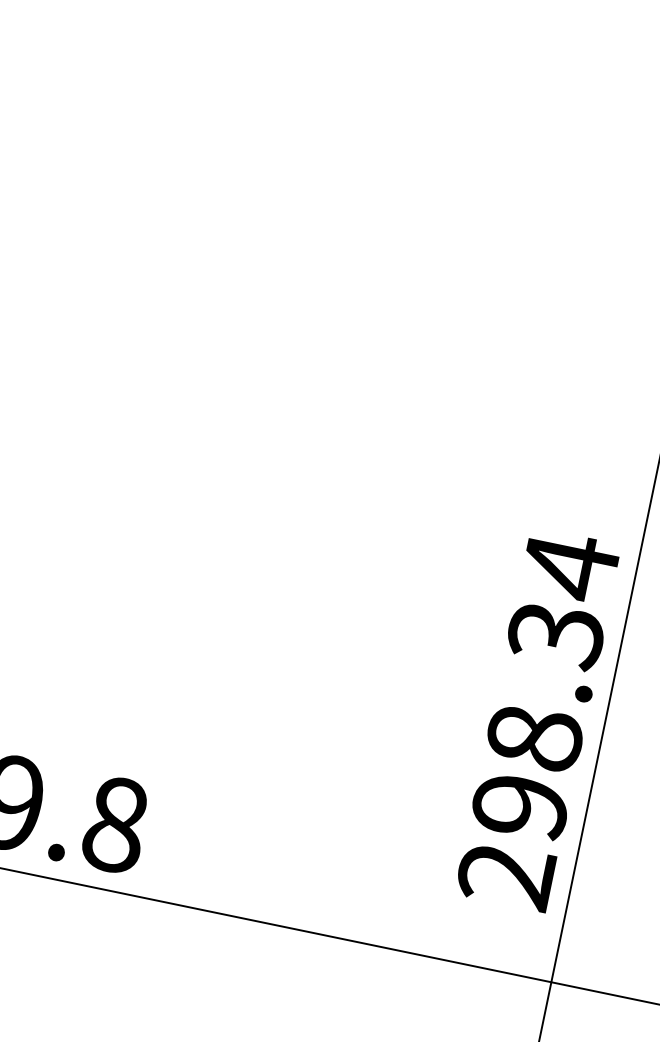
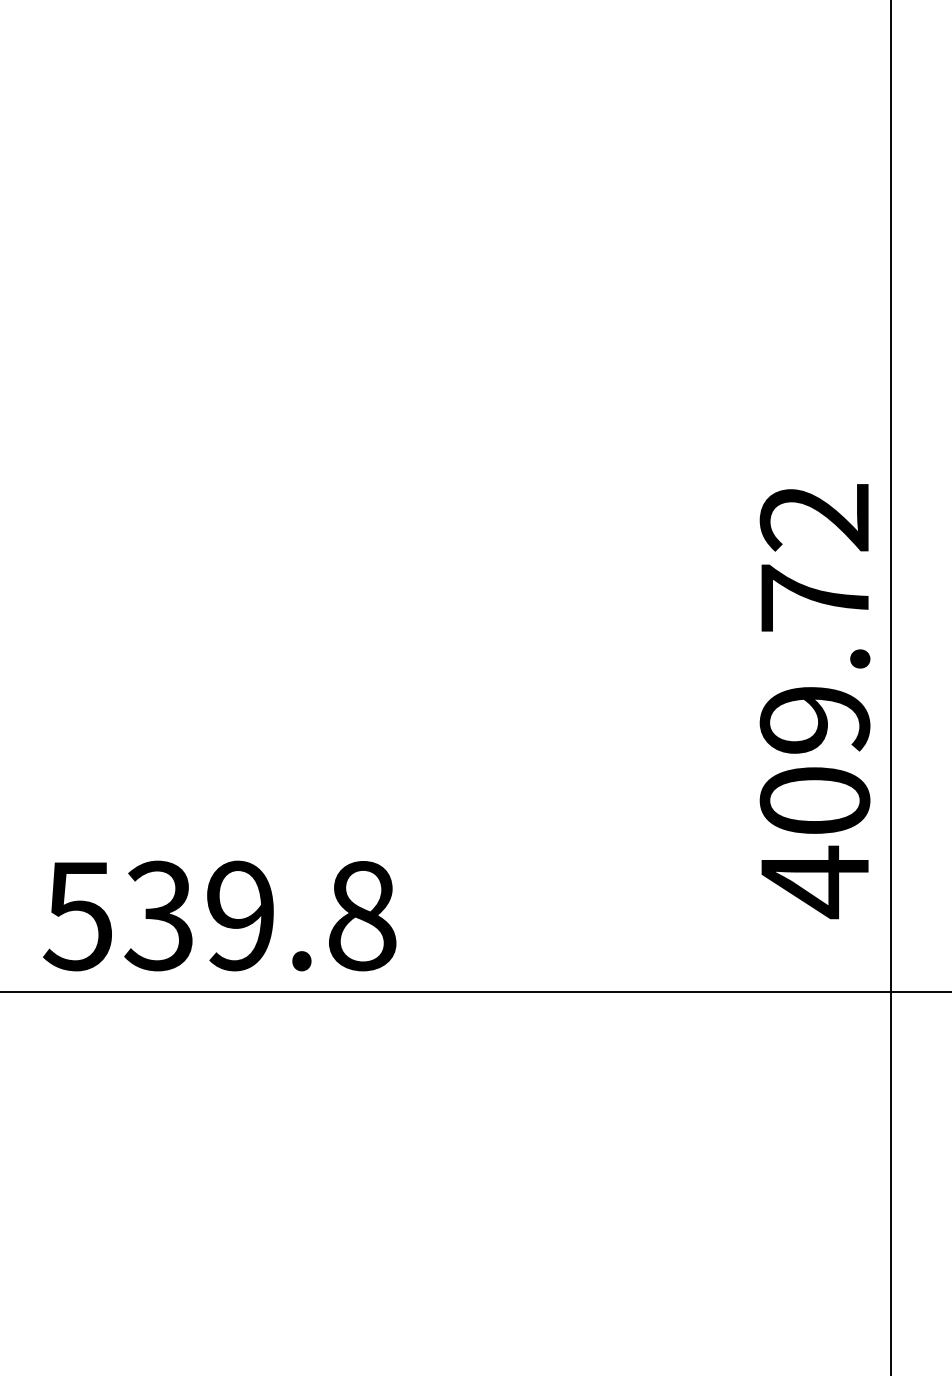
text: (537, 721) -> (814, 700), 298.34 -> 409.72

